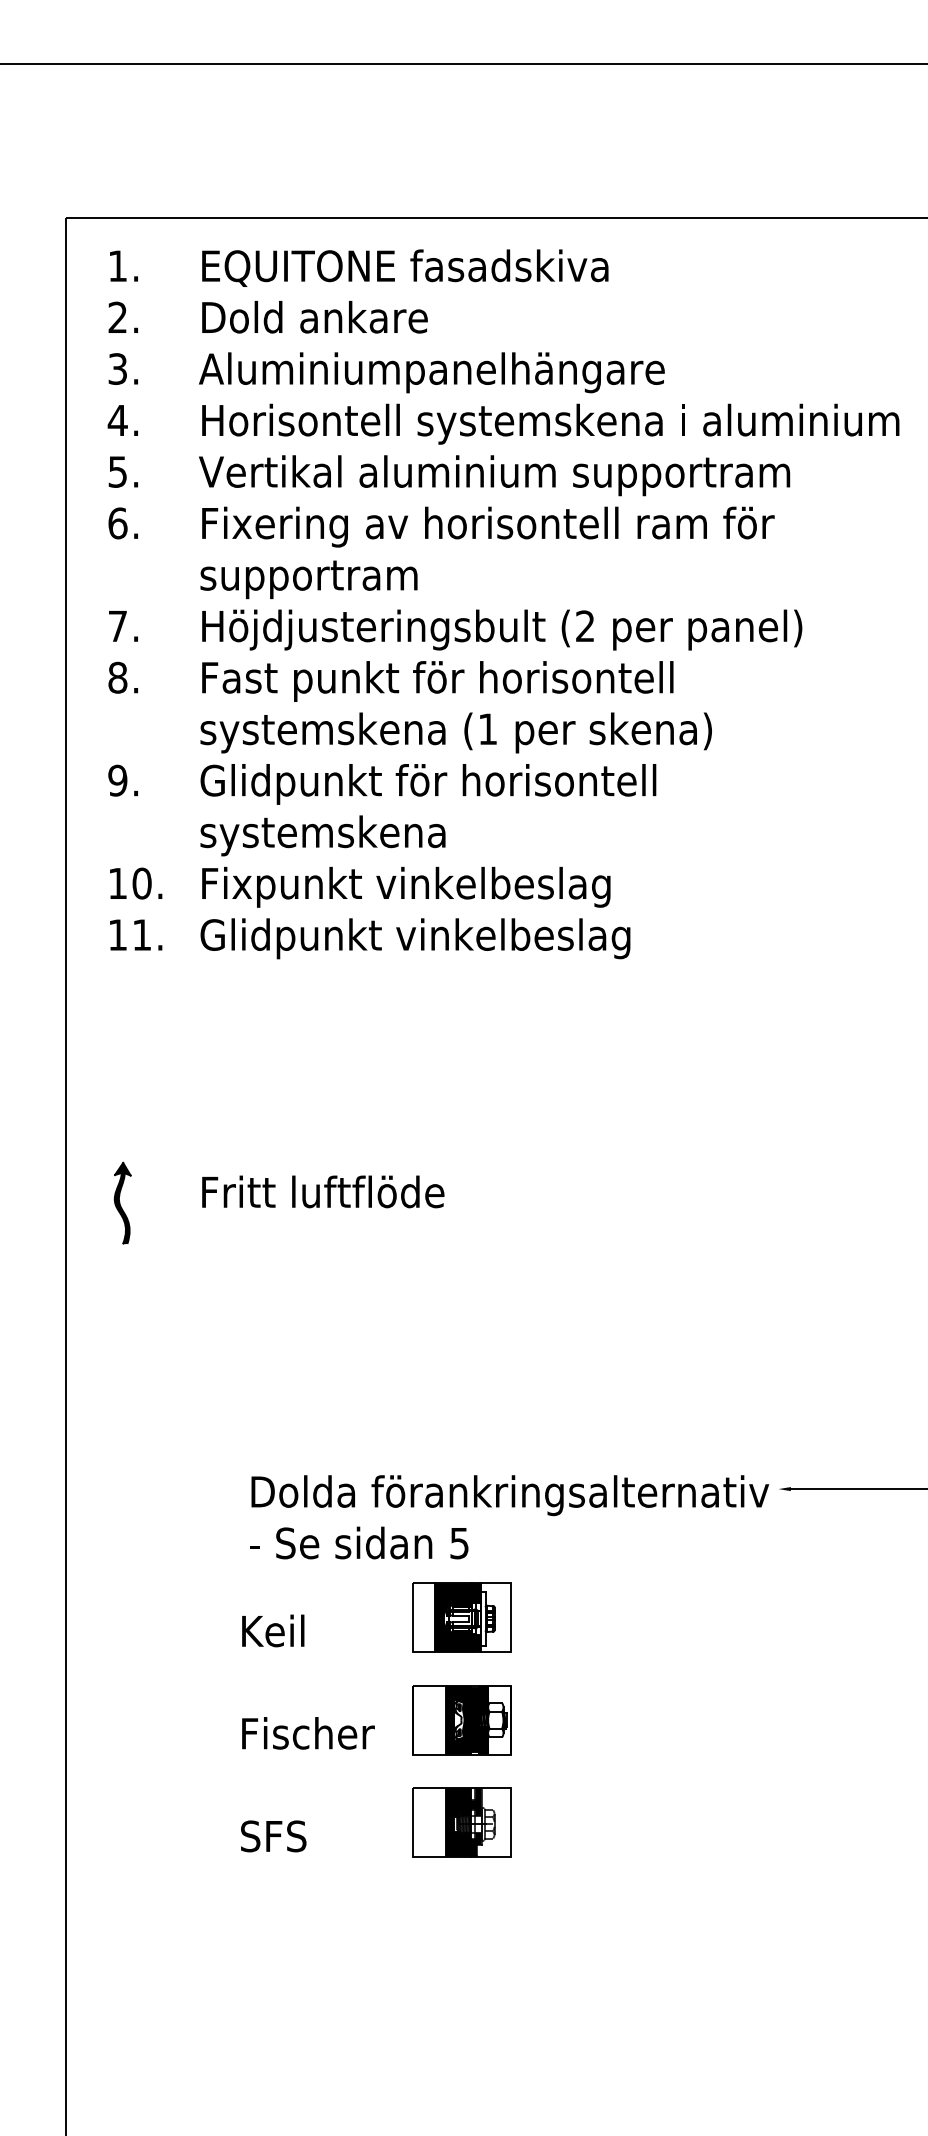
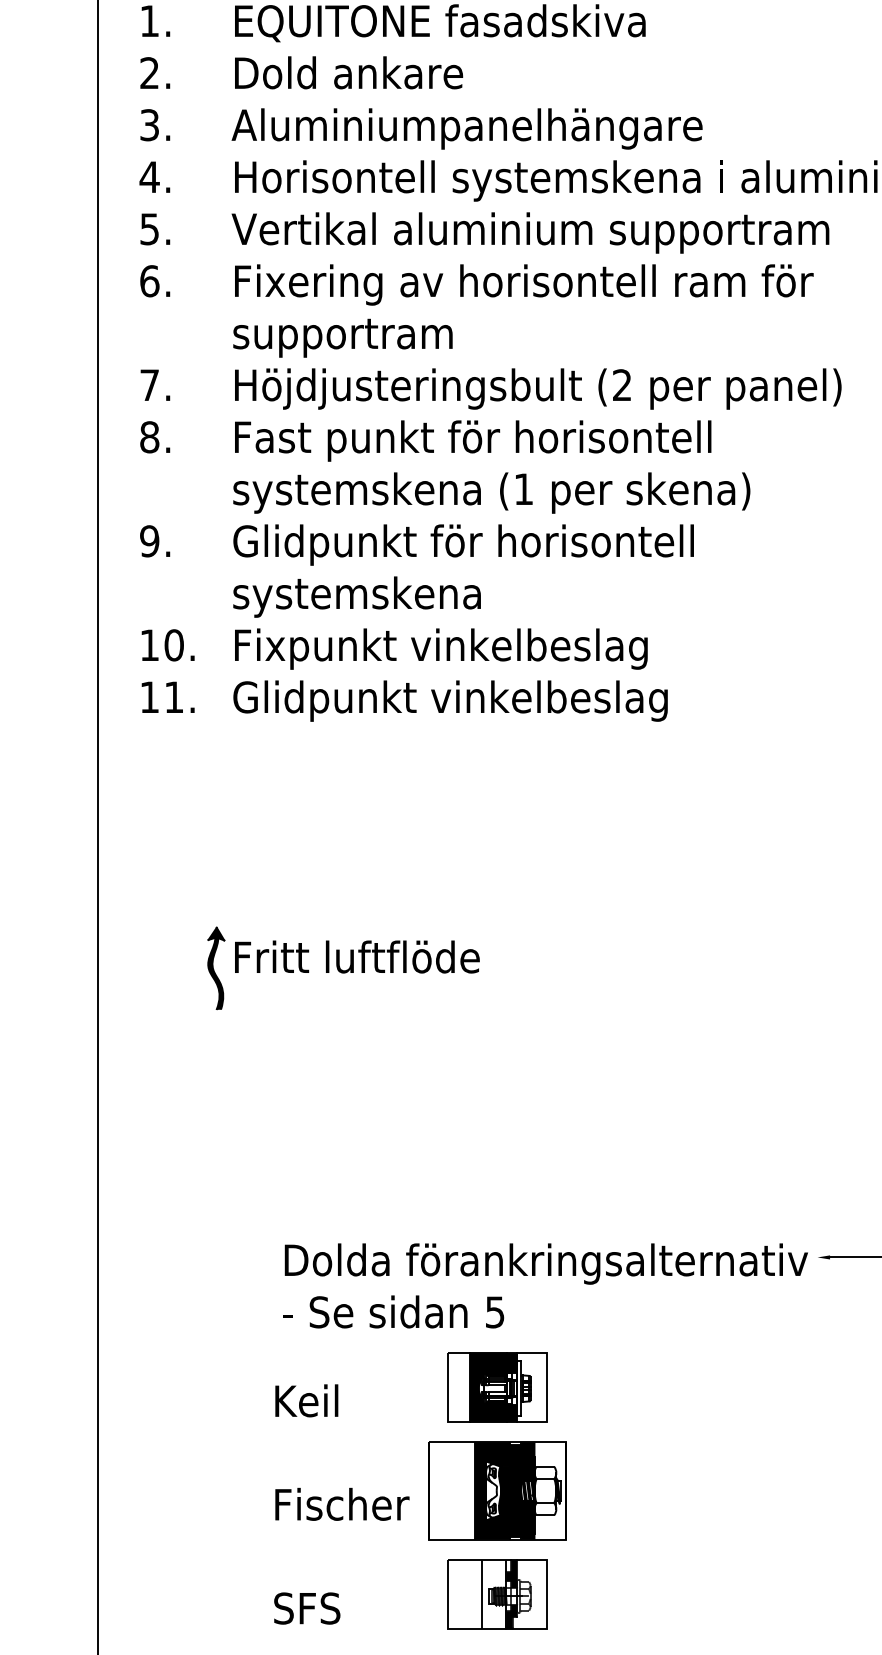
part: (122, 1202) -> (216, 967), moved
part: (461, 1720) -> (497, 1491), size x1.4
fill: (458, 1822) -> (494, 1594), removed

